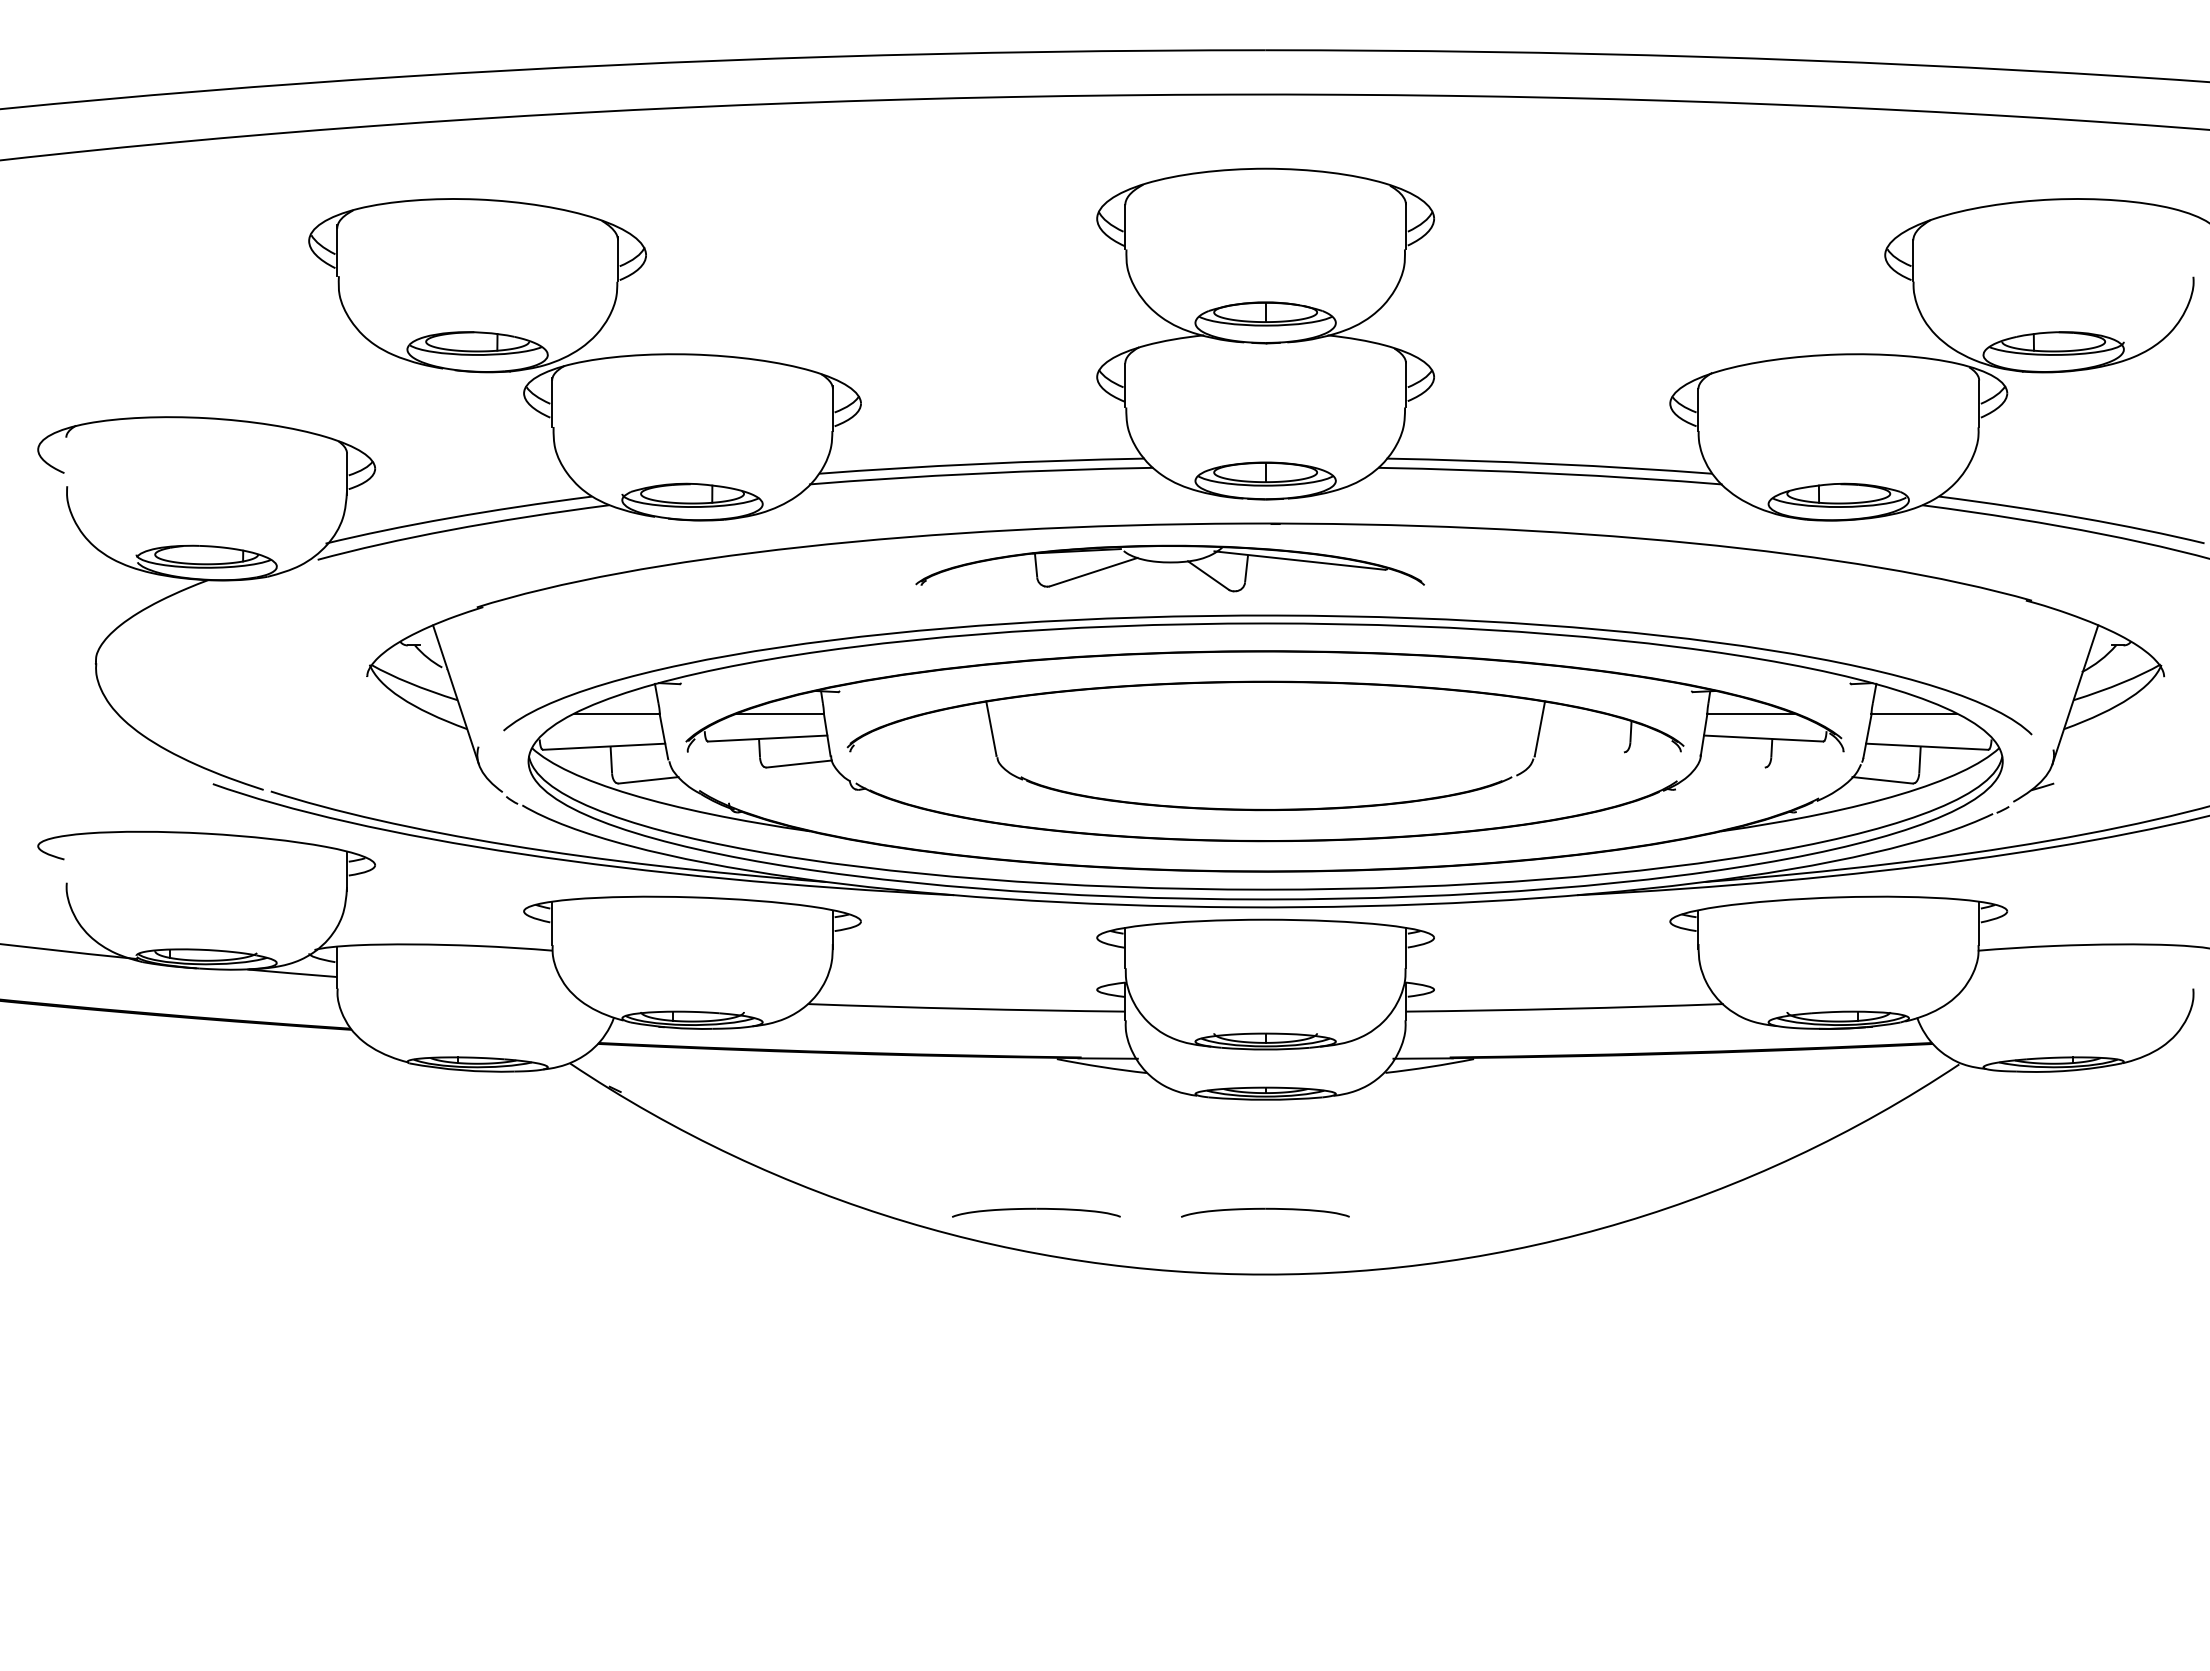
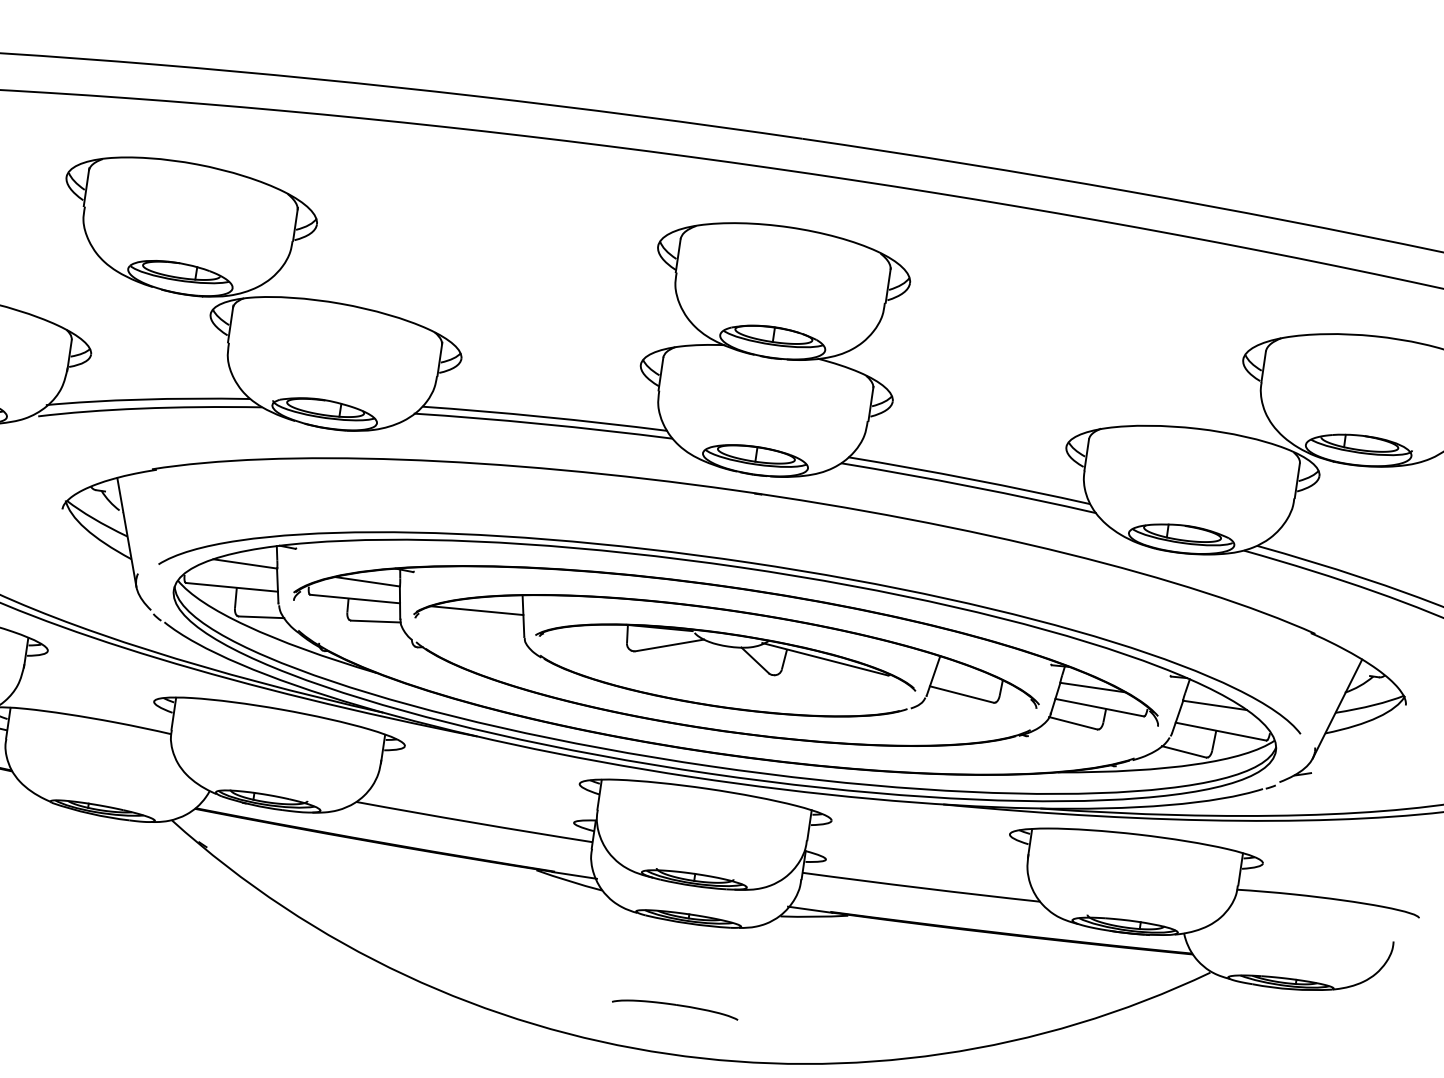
part: (1169, 568) -> (726, 650), moved
line: (929, 730) -> (476, 610), added
line: (1580, 747) -> (961, 694), added
line: (1731, 763) -> (1072, 722), added
part: (1036, 1212) -> (504, 982), removed

